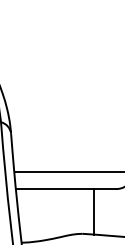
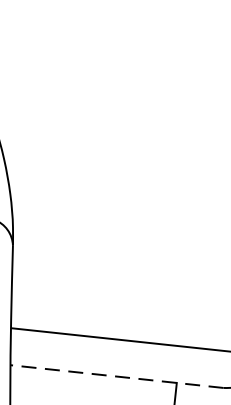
line: (66, 189) -> (118, 377), solid -> dashed

